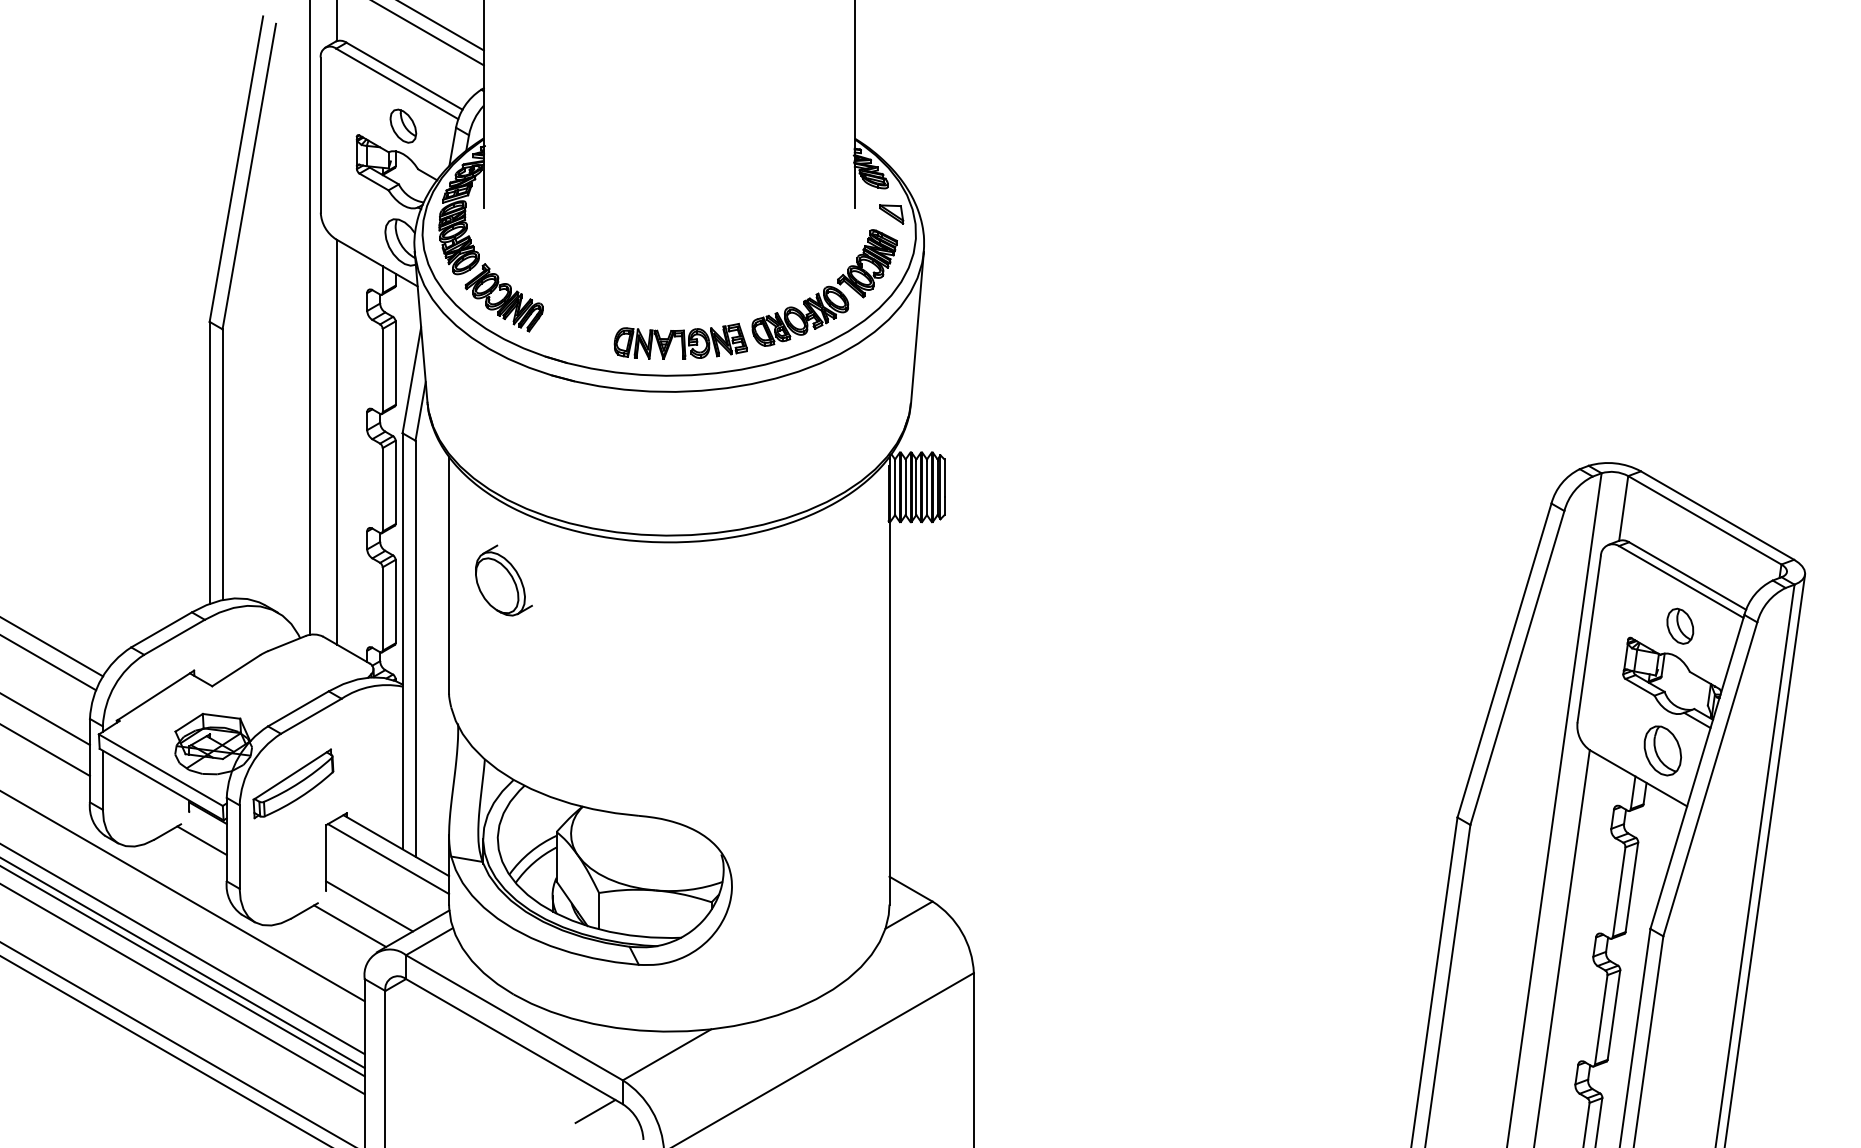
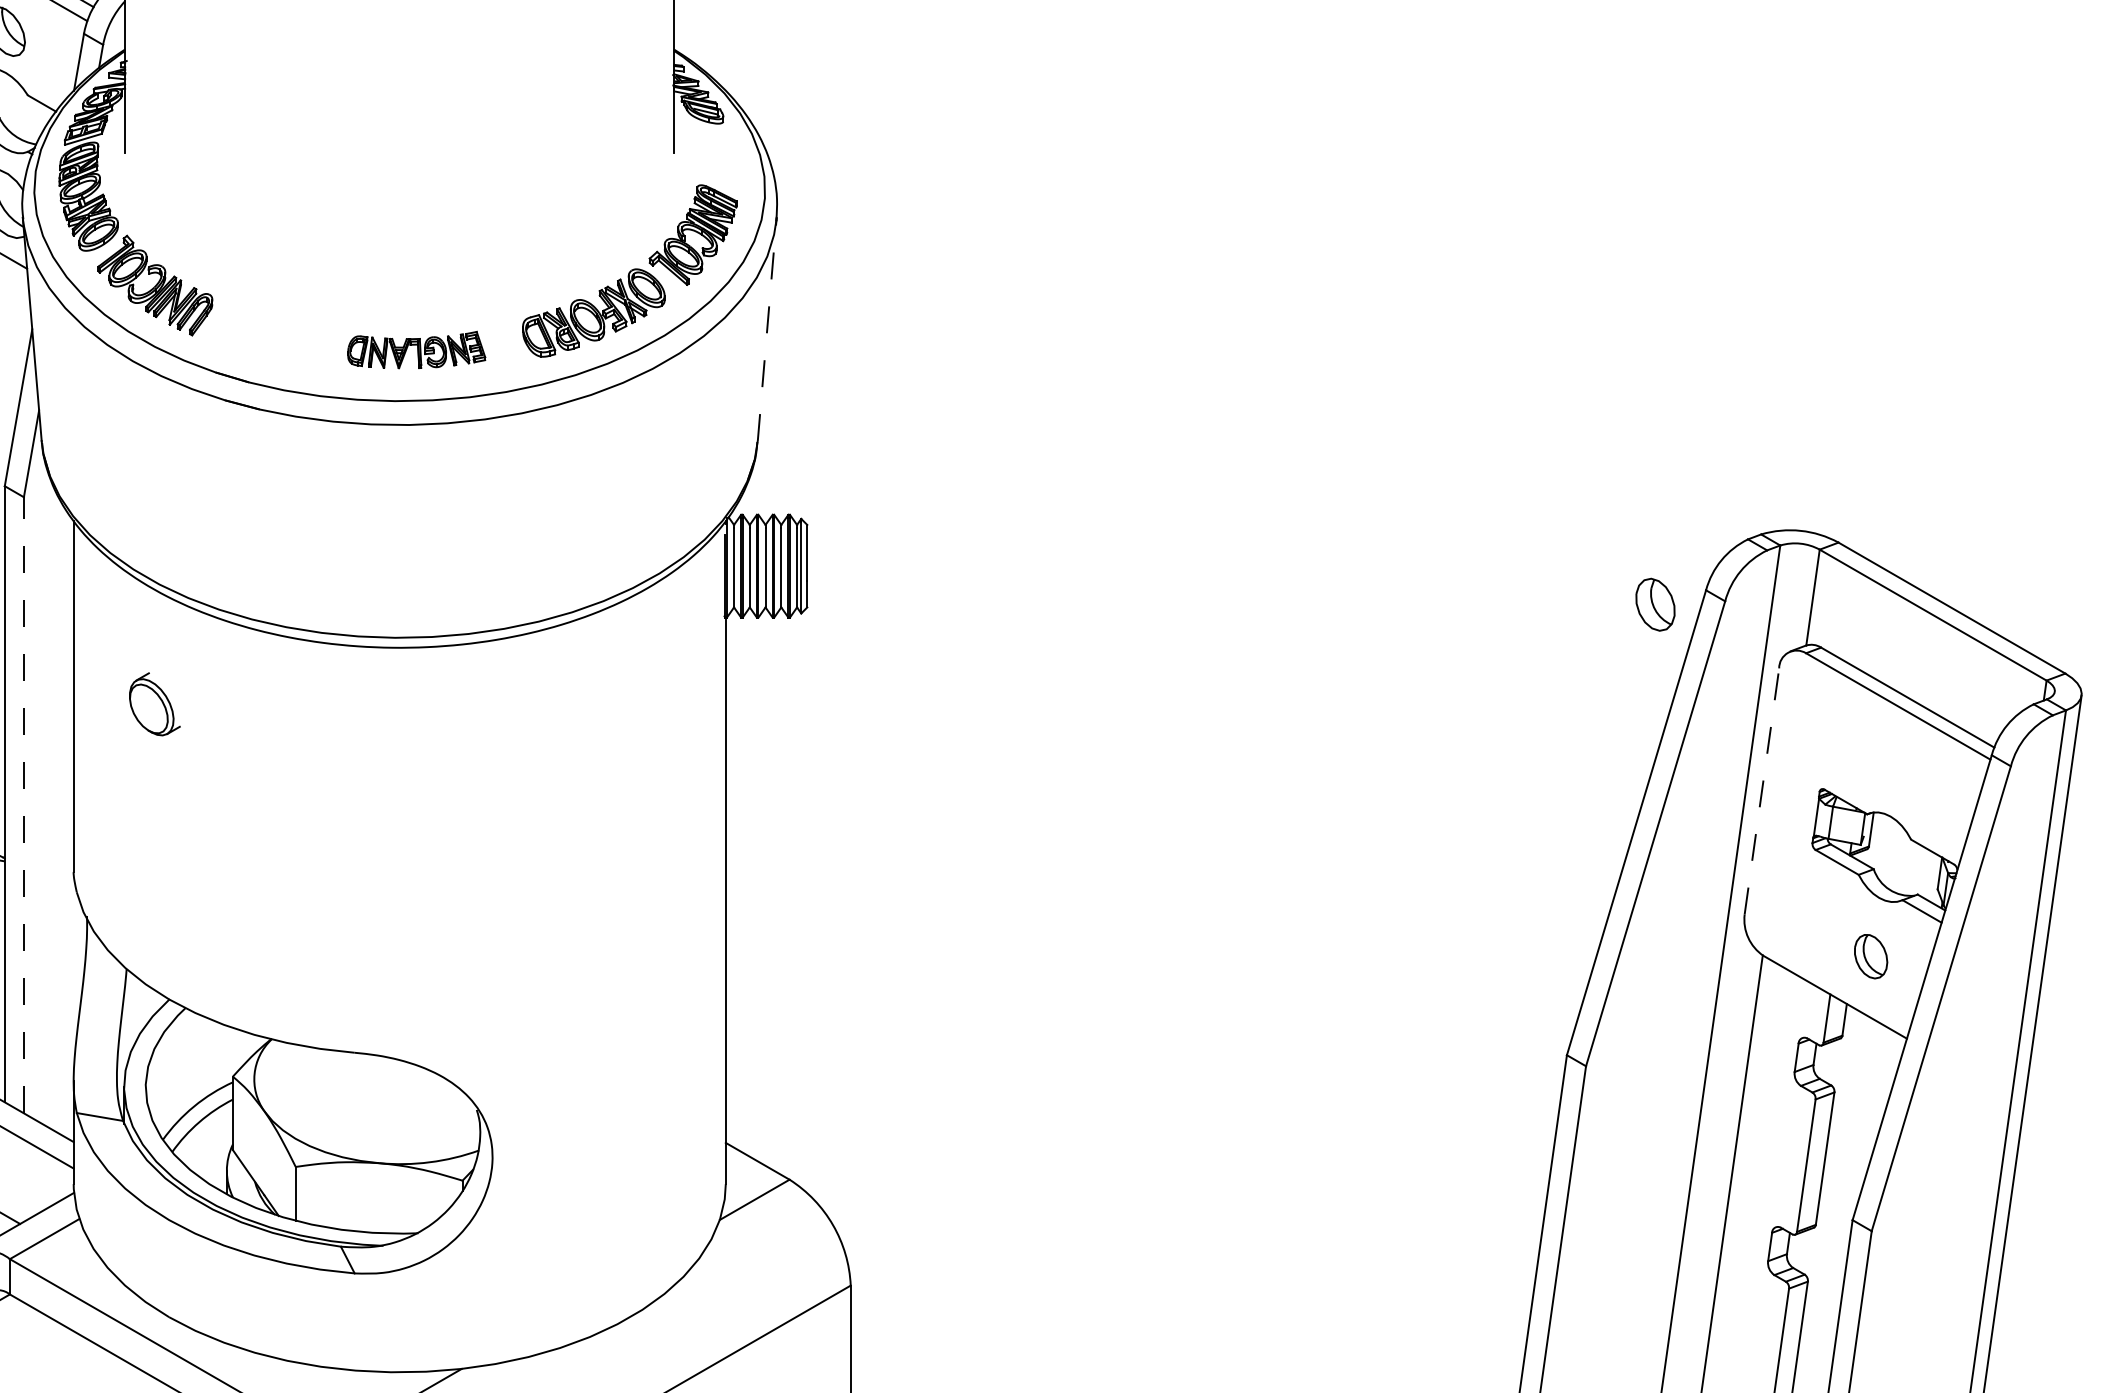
part: (891, 214) -> (728, 162), removed
line: (917, 327) -> (767, 329), solid -> dashed
part: (680, 340) -> (416, 348), size x0.7
part: (503, 580) -> (154, 704), size x0.6
part: (1680, 625) -> (1655, 603), moved
line: (1589, 639) -> (1762, 791), solid -> dashed
line: (415, 648) -> (23, 804), solid -> dashed
part: (1662, 750) -> (1870, 955), size x0.6

